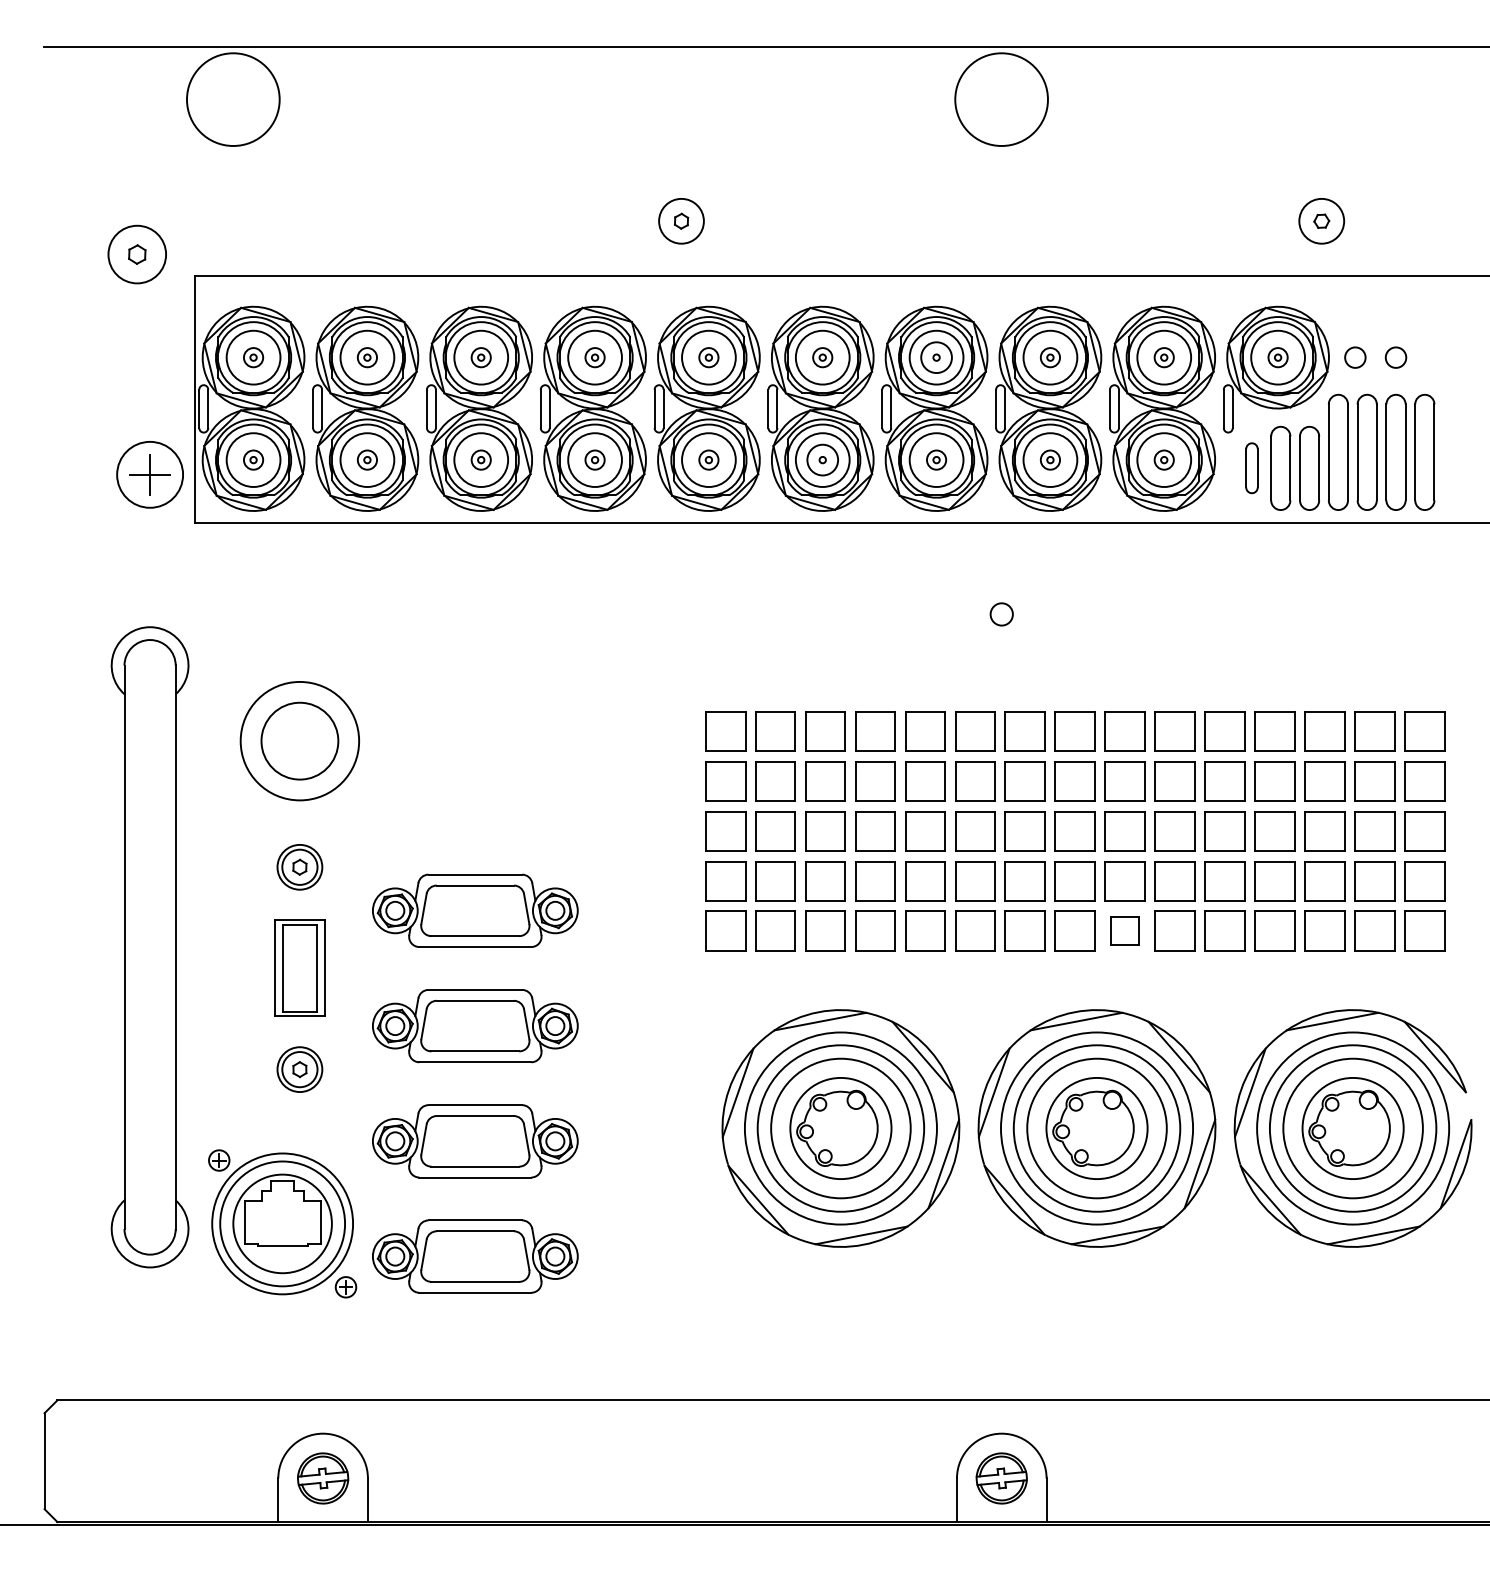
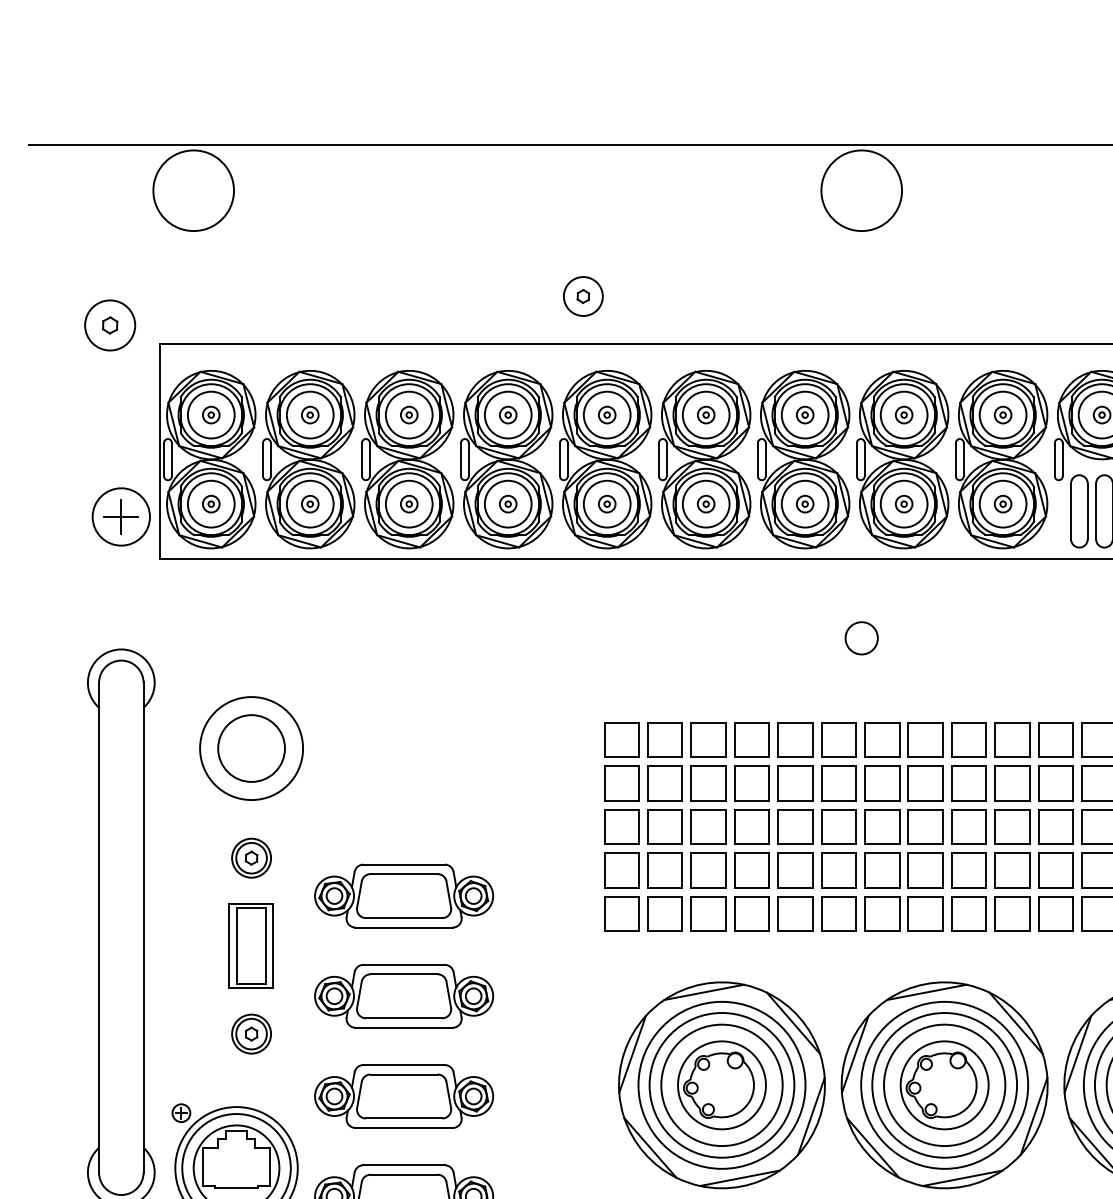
circle: (936, 357) -> (805, 414), size x0.62
circle: (822, 459) -> (705, 503), size x0.62
part: (1251, 467) -> (1078, 510), size x1.67
circle: (1001, 614) -> (861, 638), size x1.67
part: (1124, 930) -> (968, 913), size x1.43

